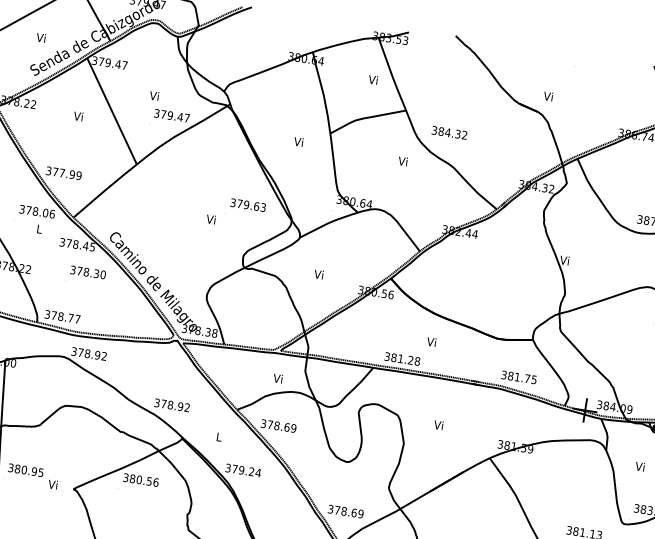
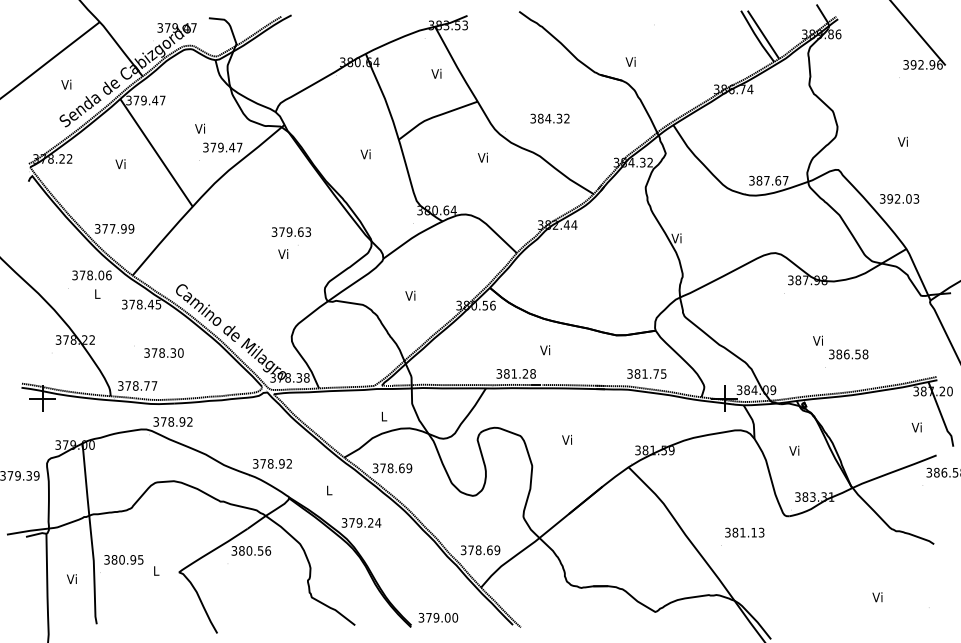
text: (449, 132) -> (549, 118), moved
text: (247, 204) -> (290, 231), moved
text: (87, 271) -> (163, 352), moved
text: (277, 378) -> (383, 416), Vi -> L
text: (52, 484) -> (155, 570), Vi -> L

